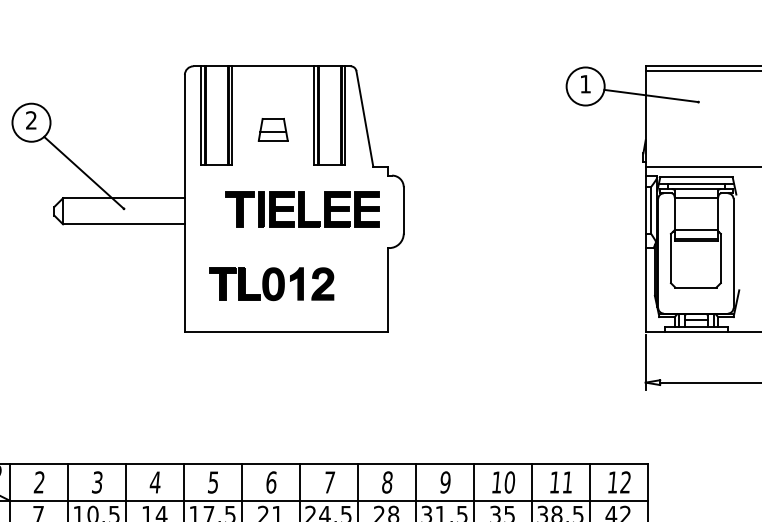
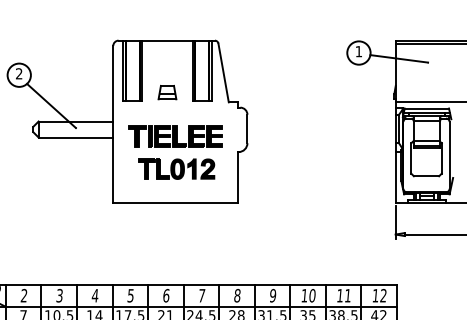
part: (273, 129) -> (167, 92), moved
part: (302, 209) -> (175, 136), moved
part: (271, 283) -> (176, 168), moved

